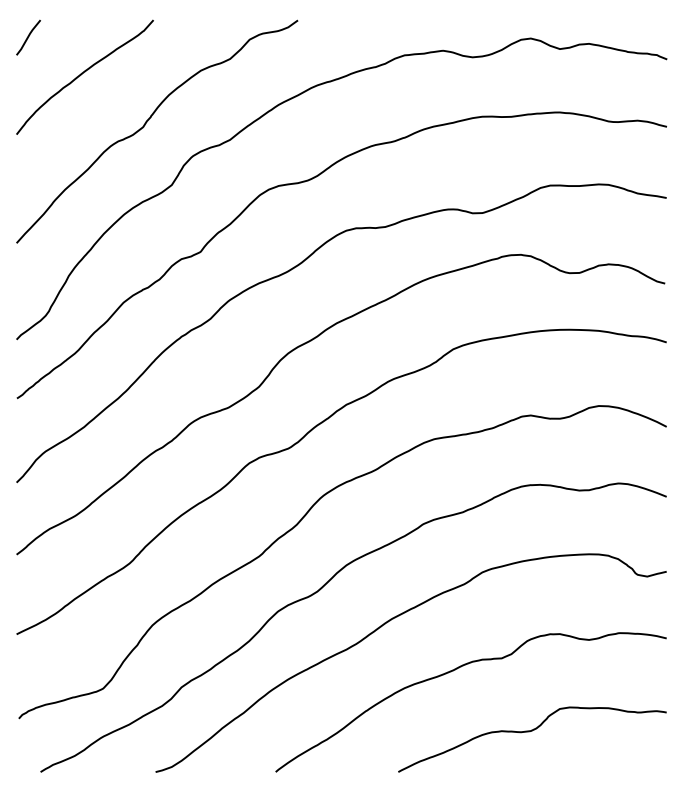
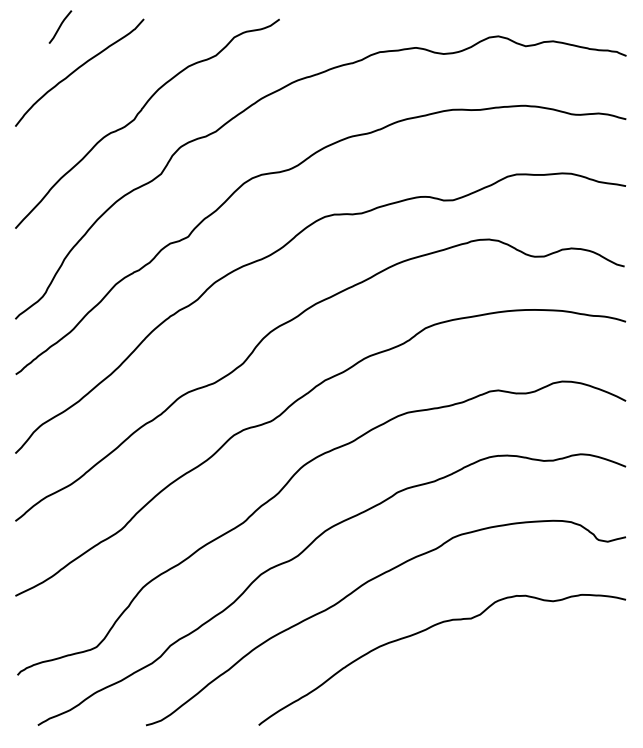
line: (28, 37) -> (60, 26), moved
curve: (529, 732) -> (497, 688), removed

